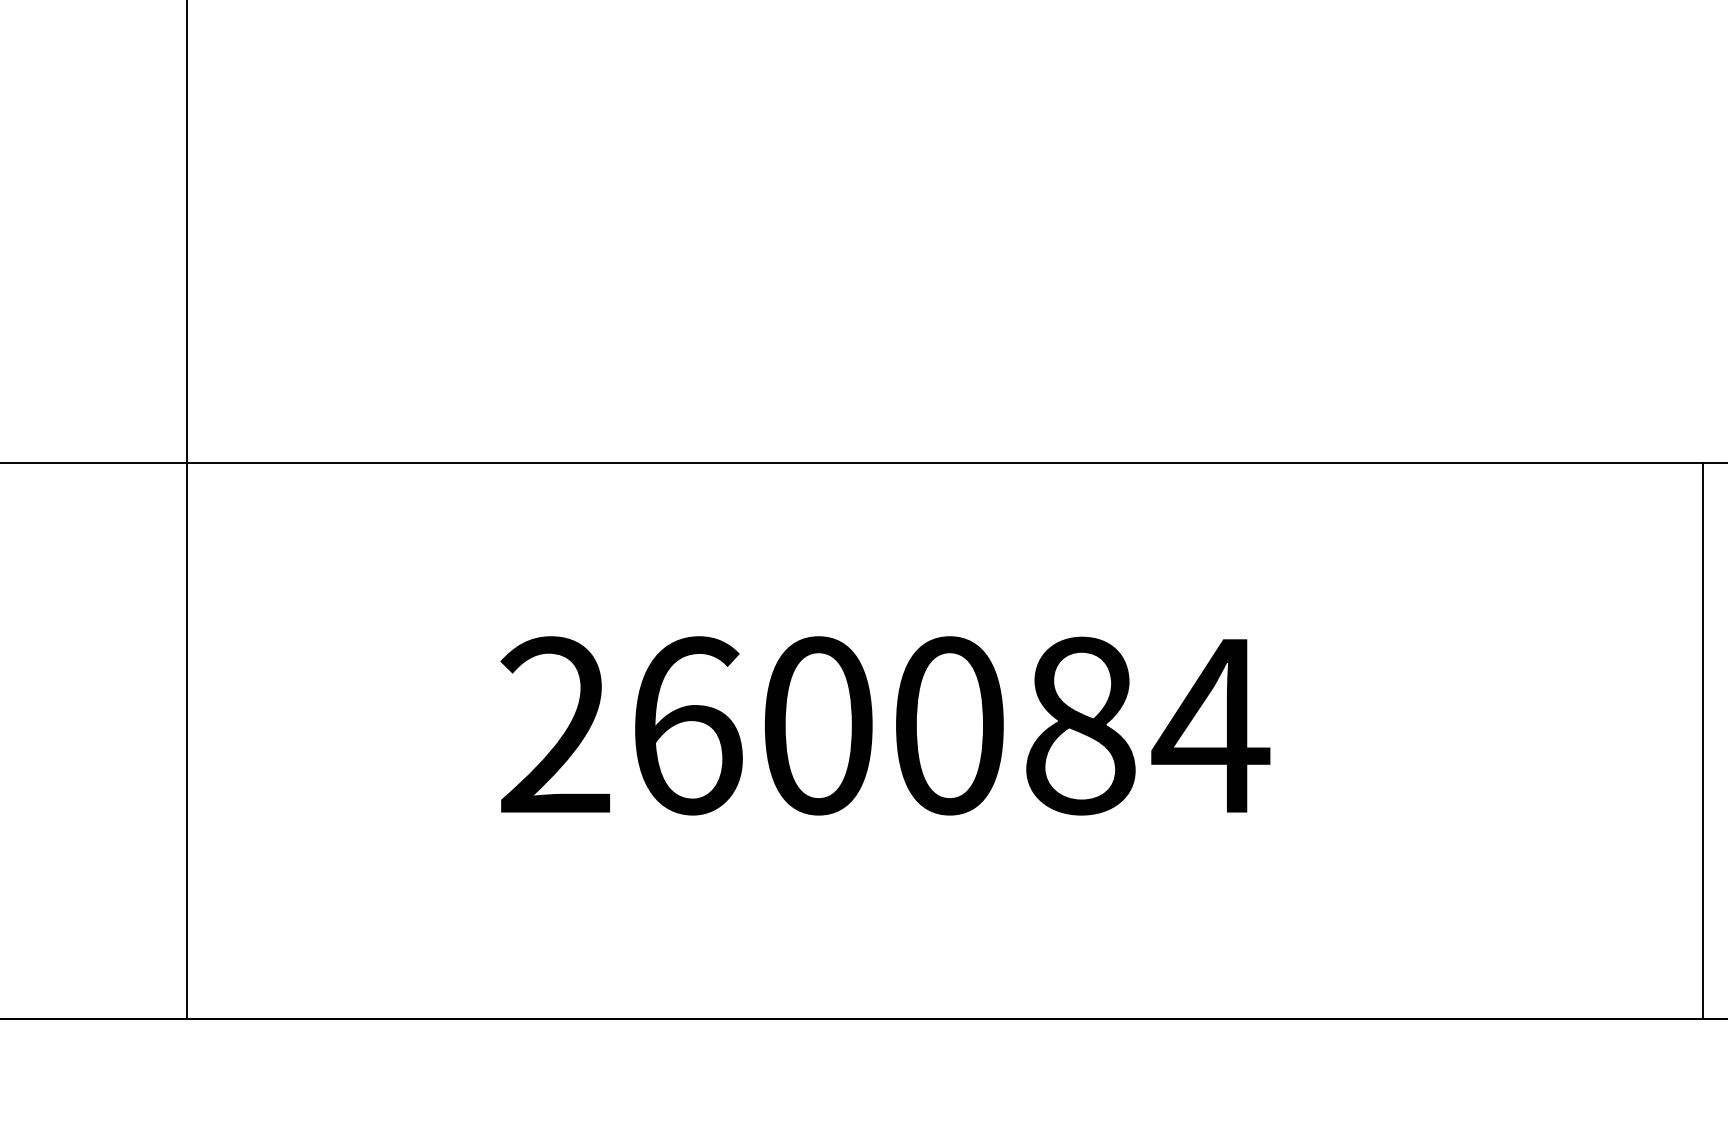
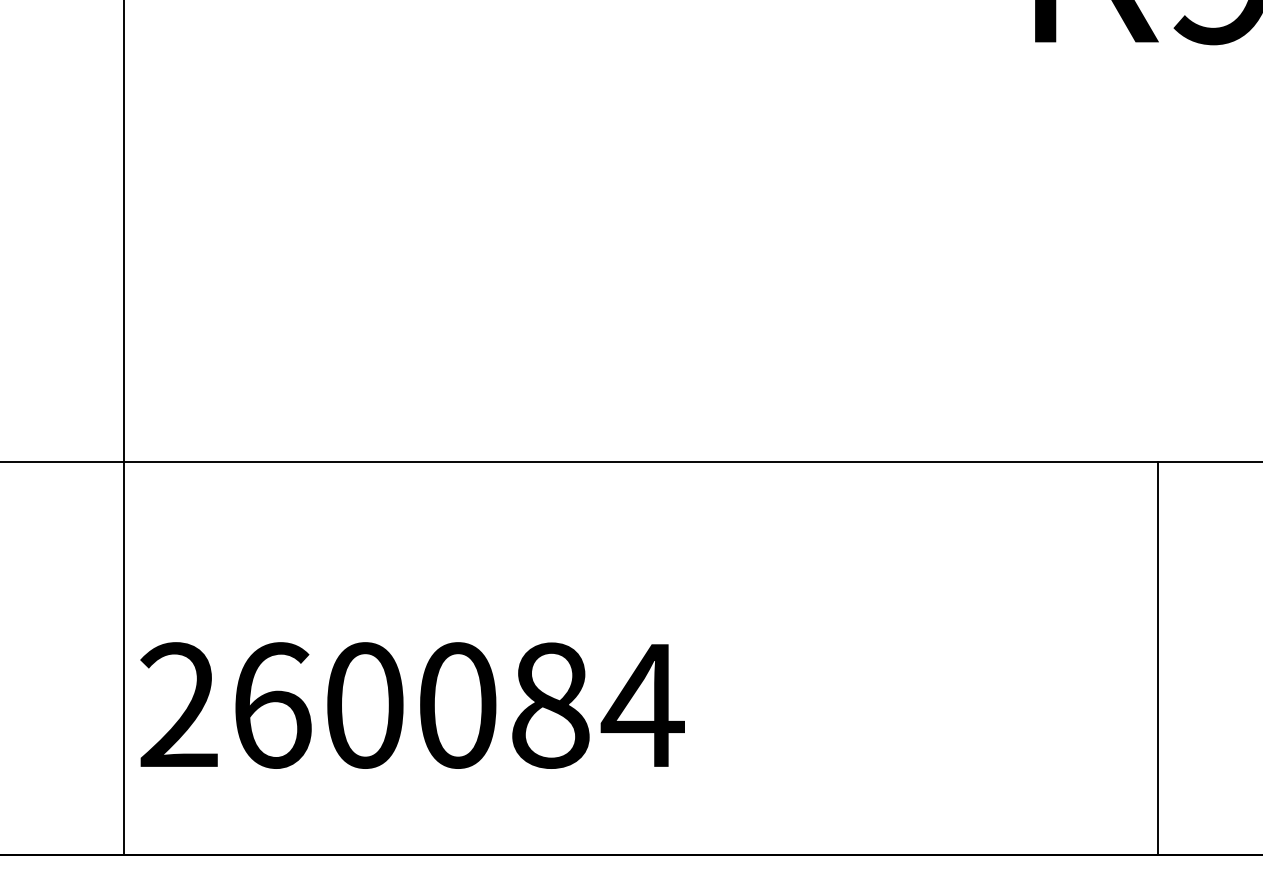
text: (885, 725) -> (412, 705), moved
line: (1702, 739) -> (1157, 657), moved

